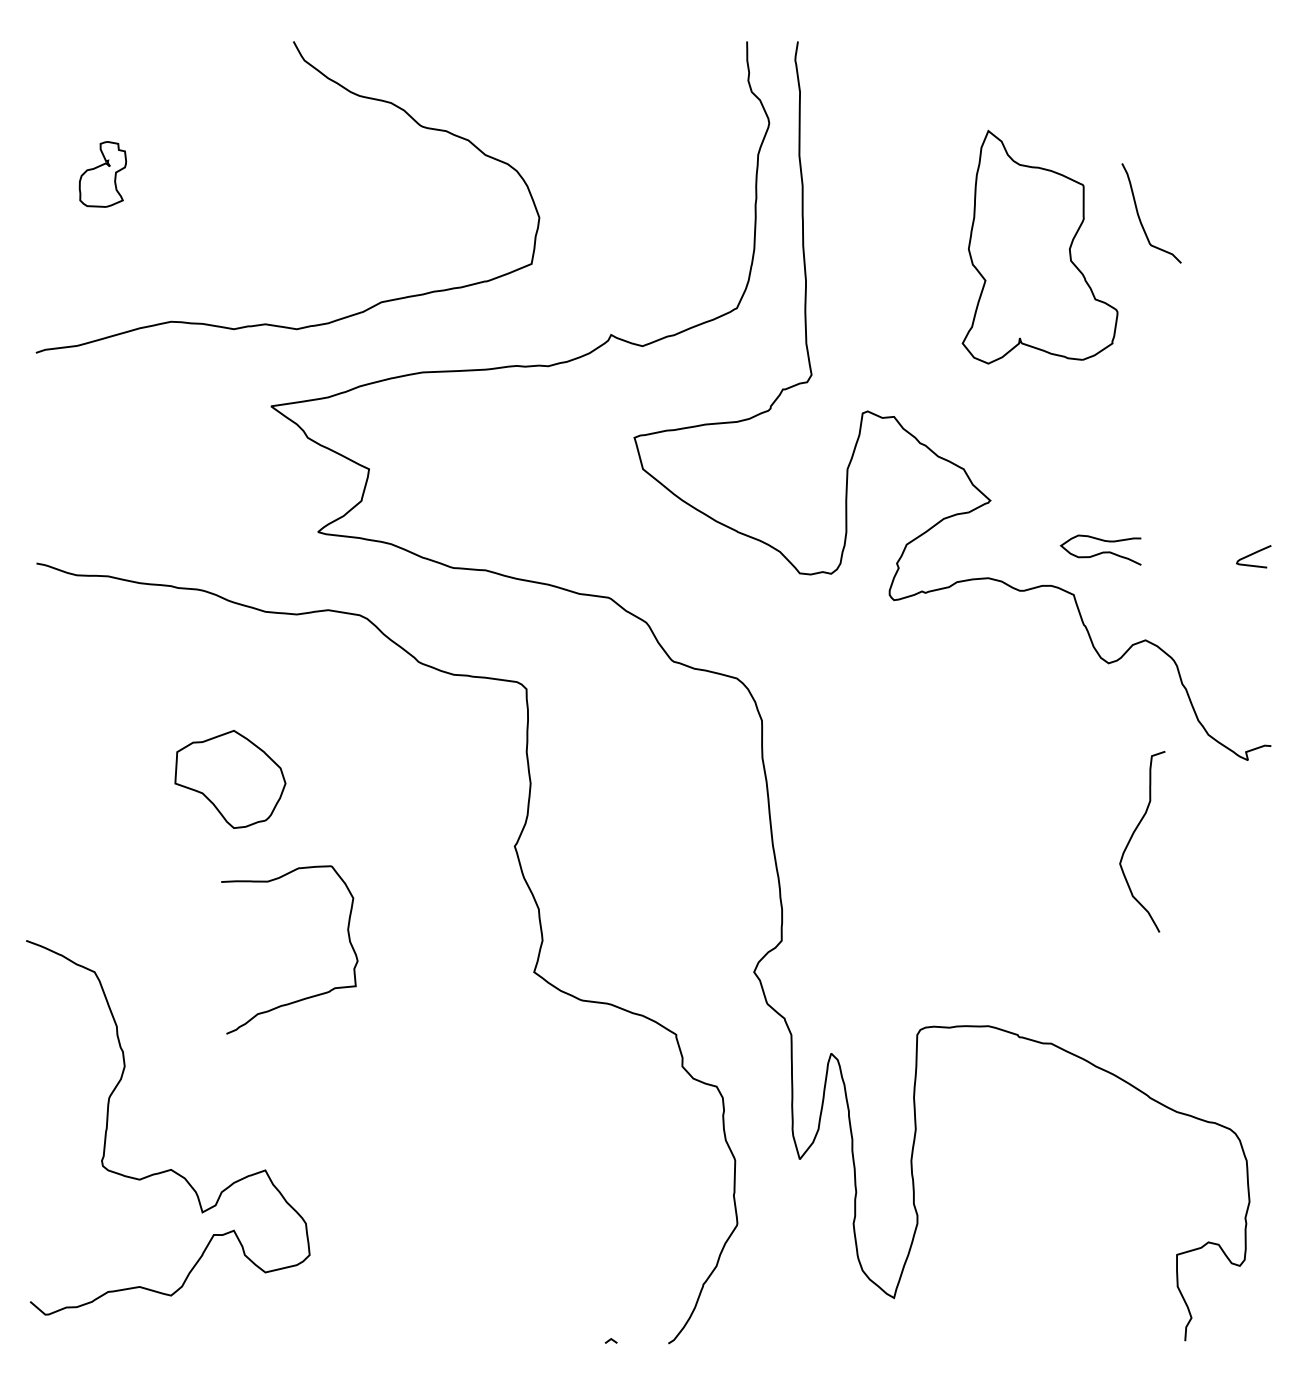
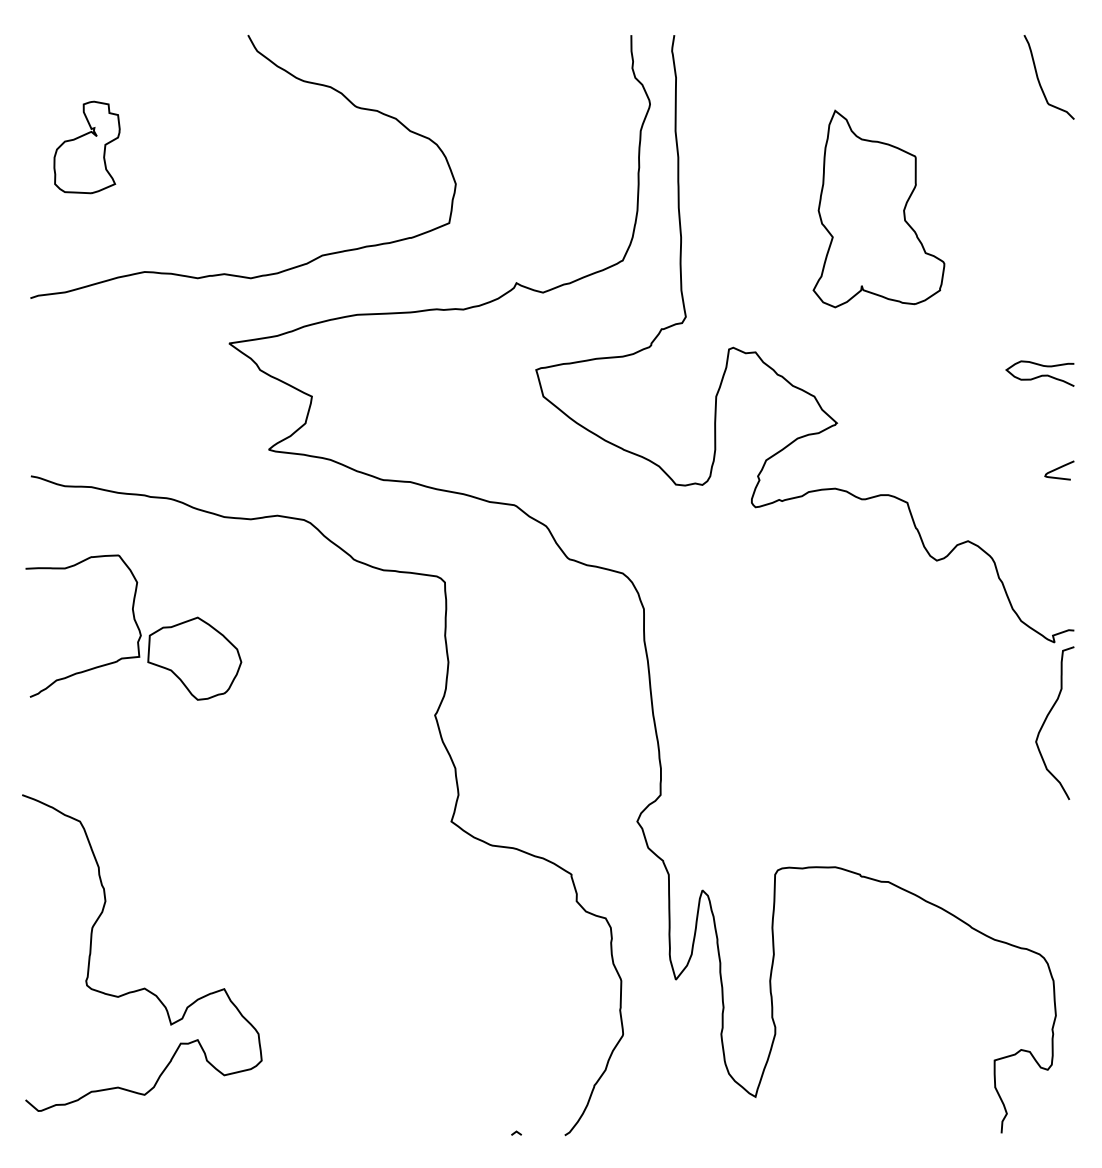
part: (102, 174) -> (86, 147), size x1.67
curve: (1140, 218) -> (1039, 81), moved
curve: (1102, 551) -> (1041, 374), moved
curve: (1132, 837) -> (1046, 719), moved
curve: (305, 997) -> (96, 666), moved

